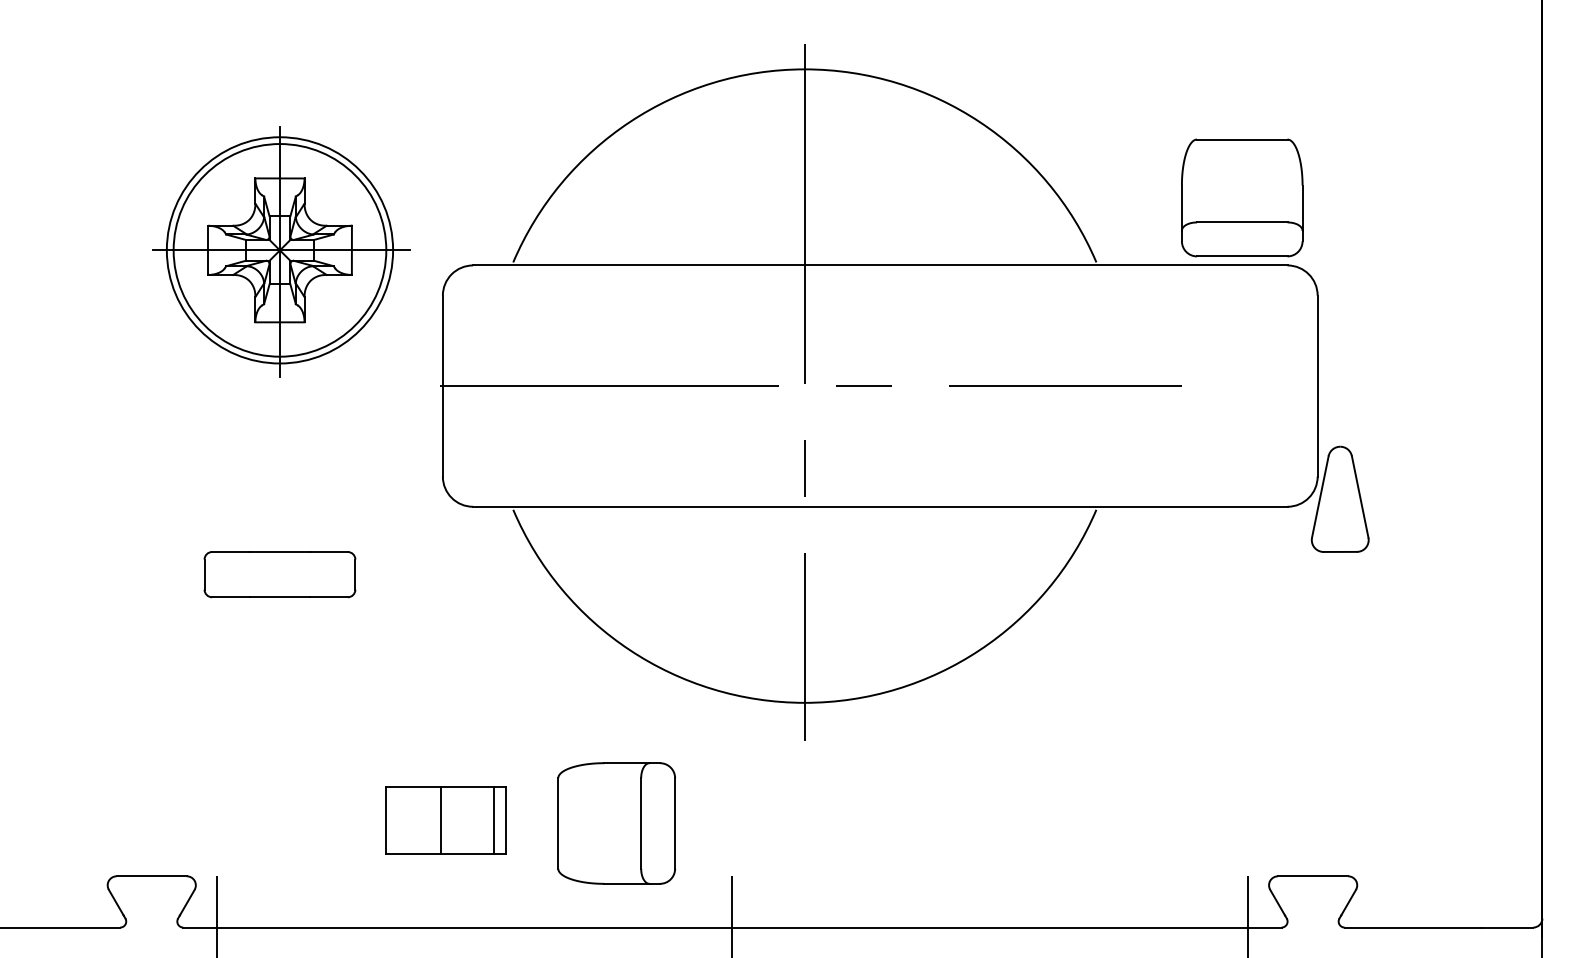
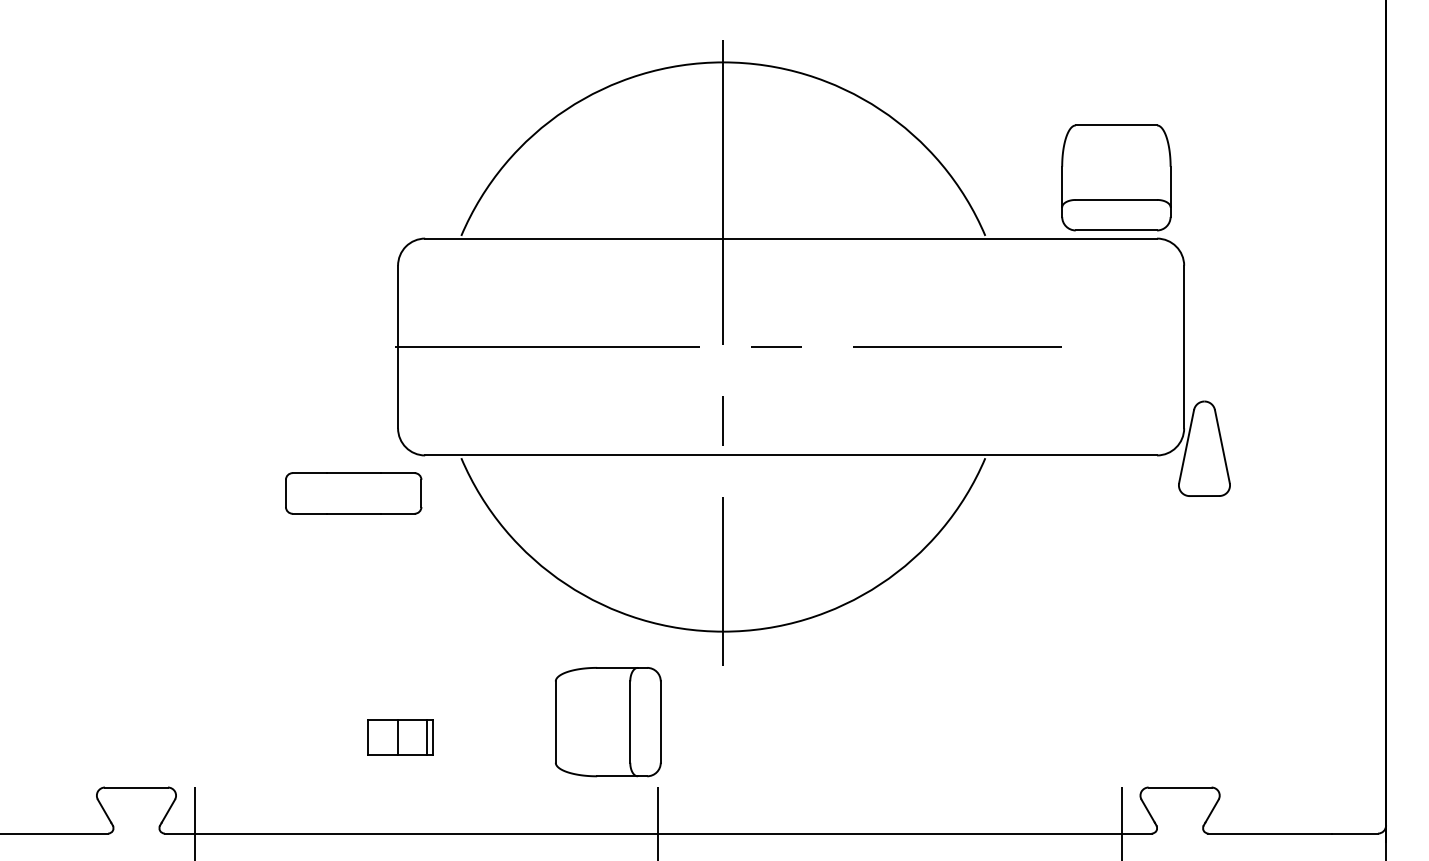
part: (280, 251) -> (252, 226), removed
part: (279, 574) -> (353, 493), moved
part: (445, 820) -> (400, 737), size x0.6
part: (616, 823) -> (608, 722), moved

